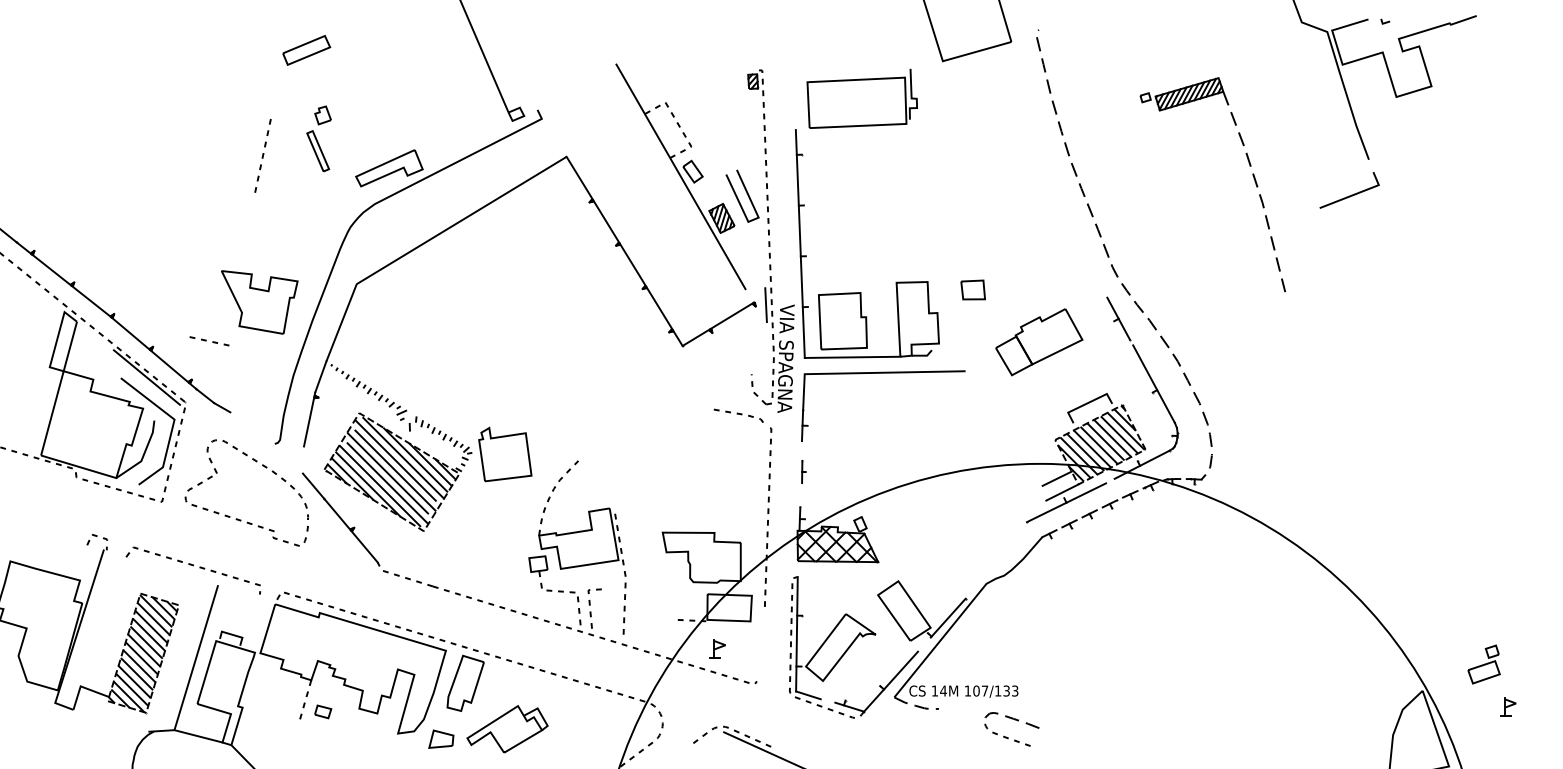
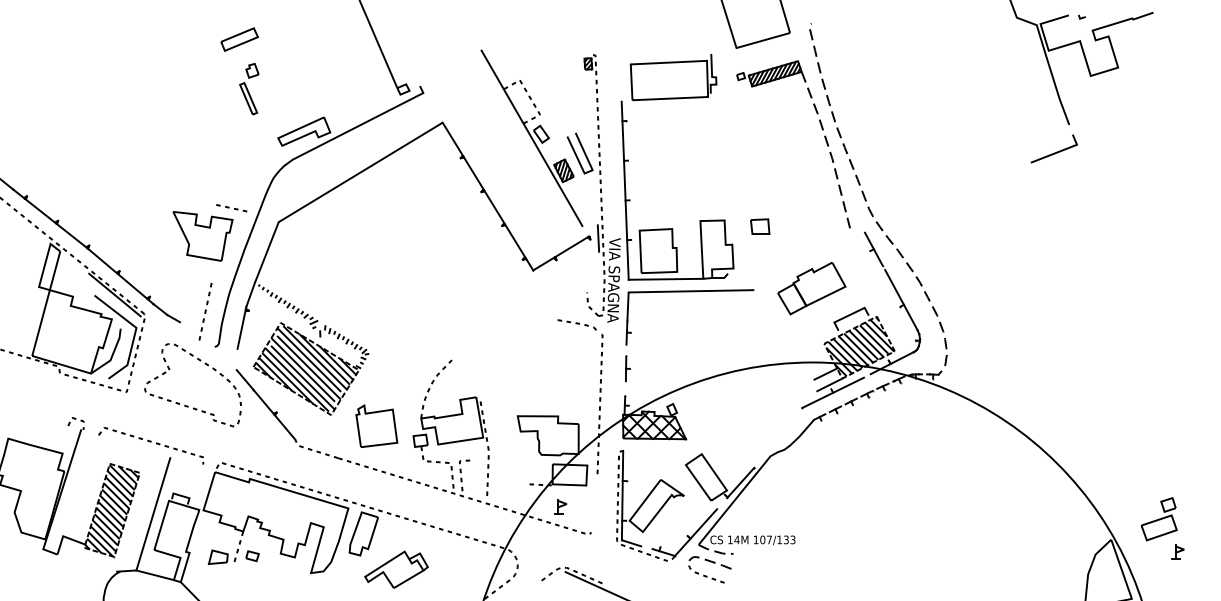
part: (318, 138) -> (248, 88), moved
part: (262, 155) -> (205, 311), moved
part: (1252, 175) -> (824, 137), moved
part: (209, 341) -> (231, 208), moved
part: (1039, 342) -> (811, 288), moved
part: (505, 454) -> (376, 426), moved
part: (803, 471) -> (627, 368), size x1.43
part: (1483, 664) -> (1158, 519), size x1.43
part: (1008, 737) -> (707, 576), moved
part: (441, 738) -> (218, 556), moved

